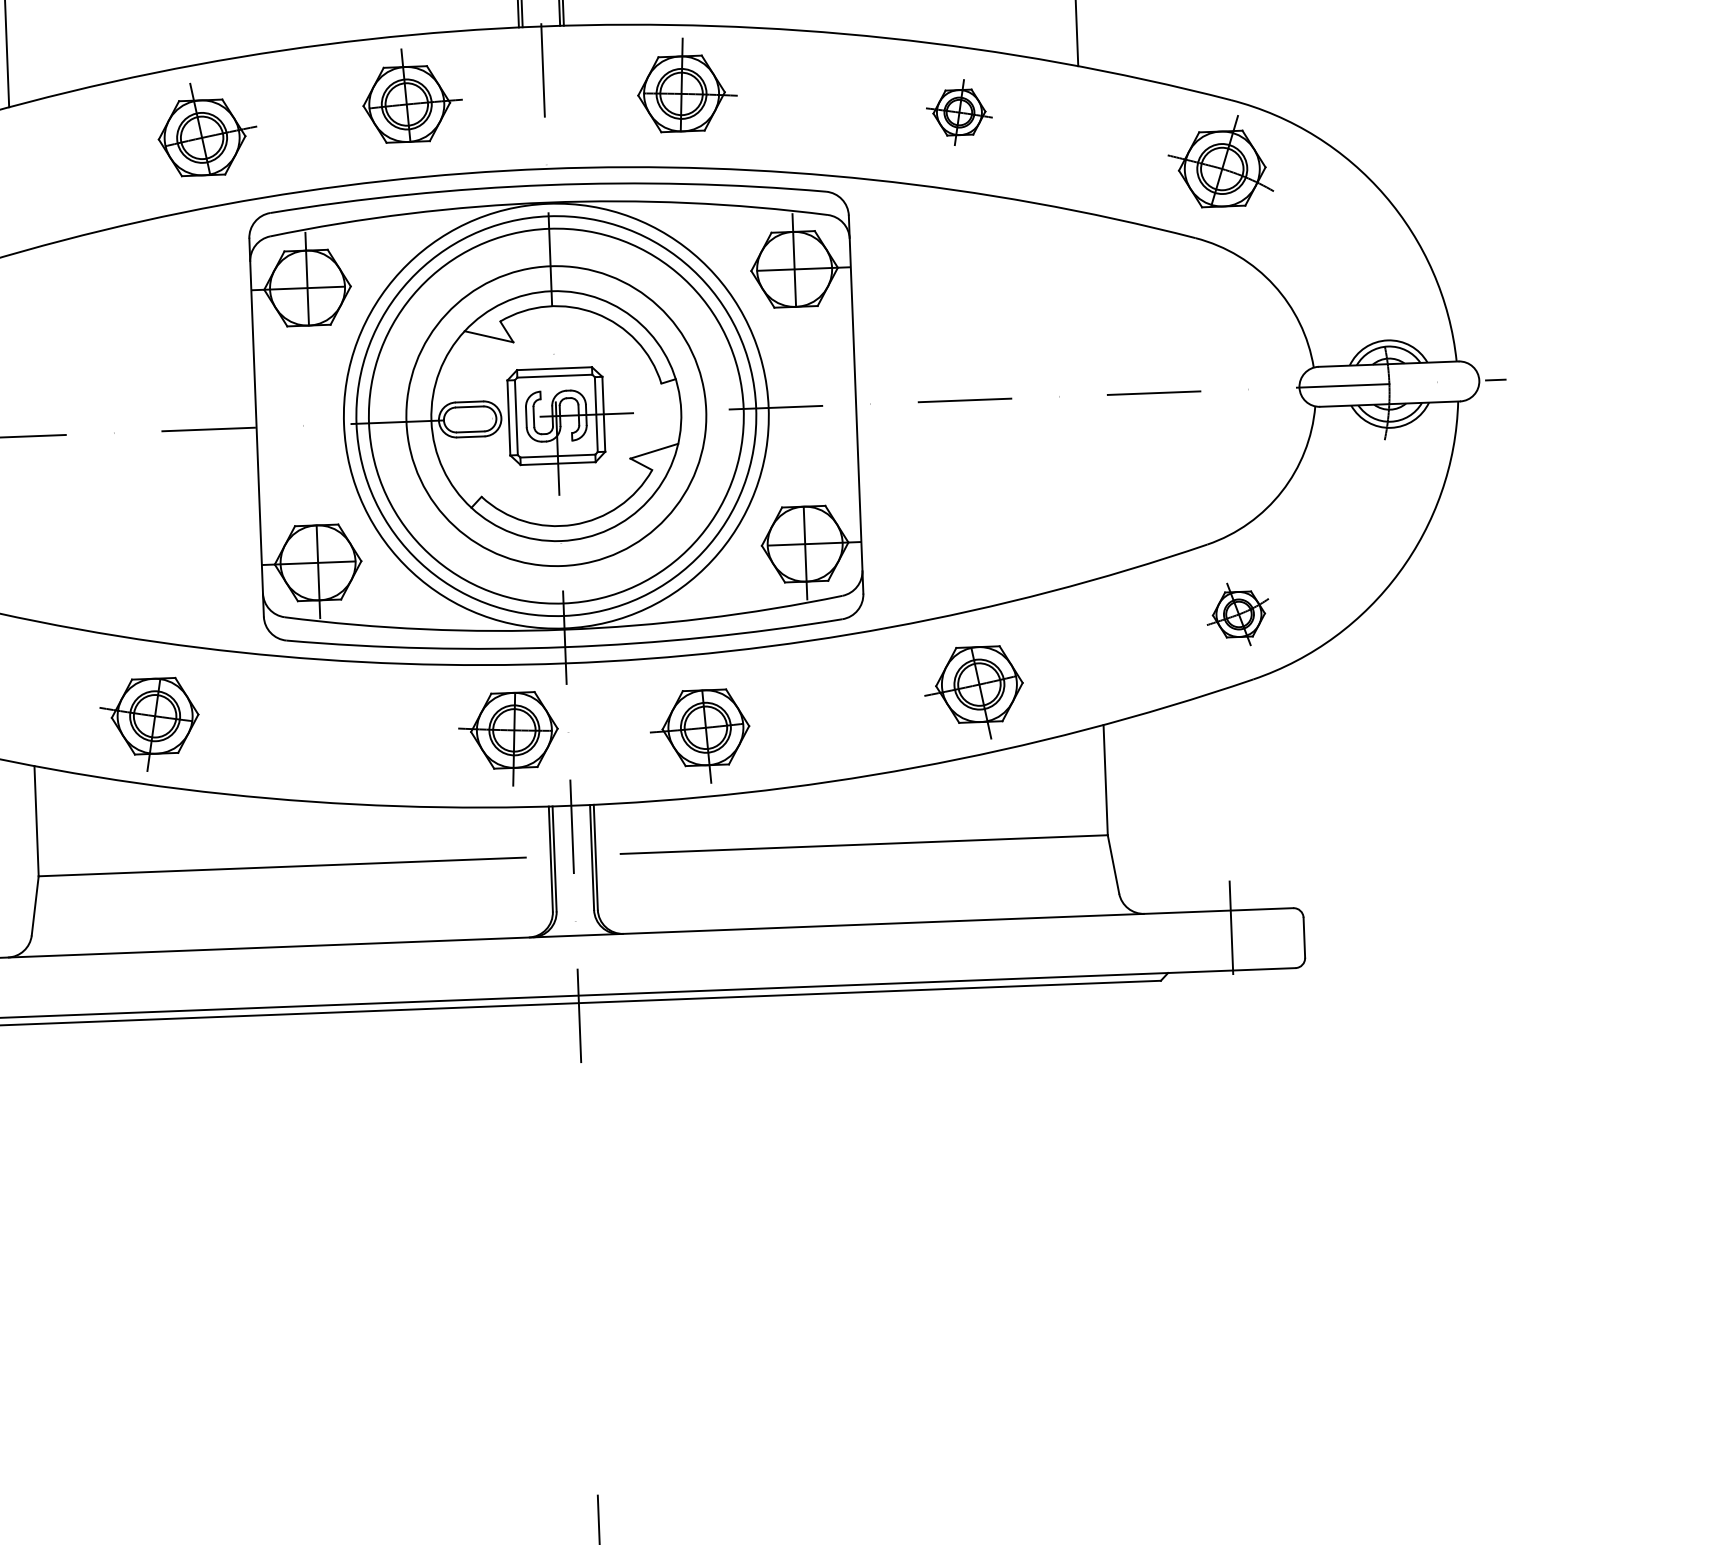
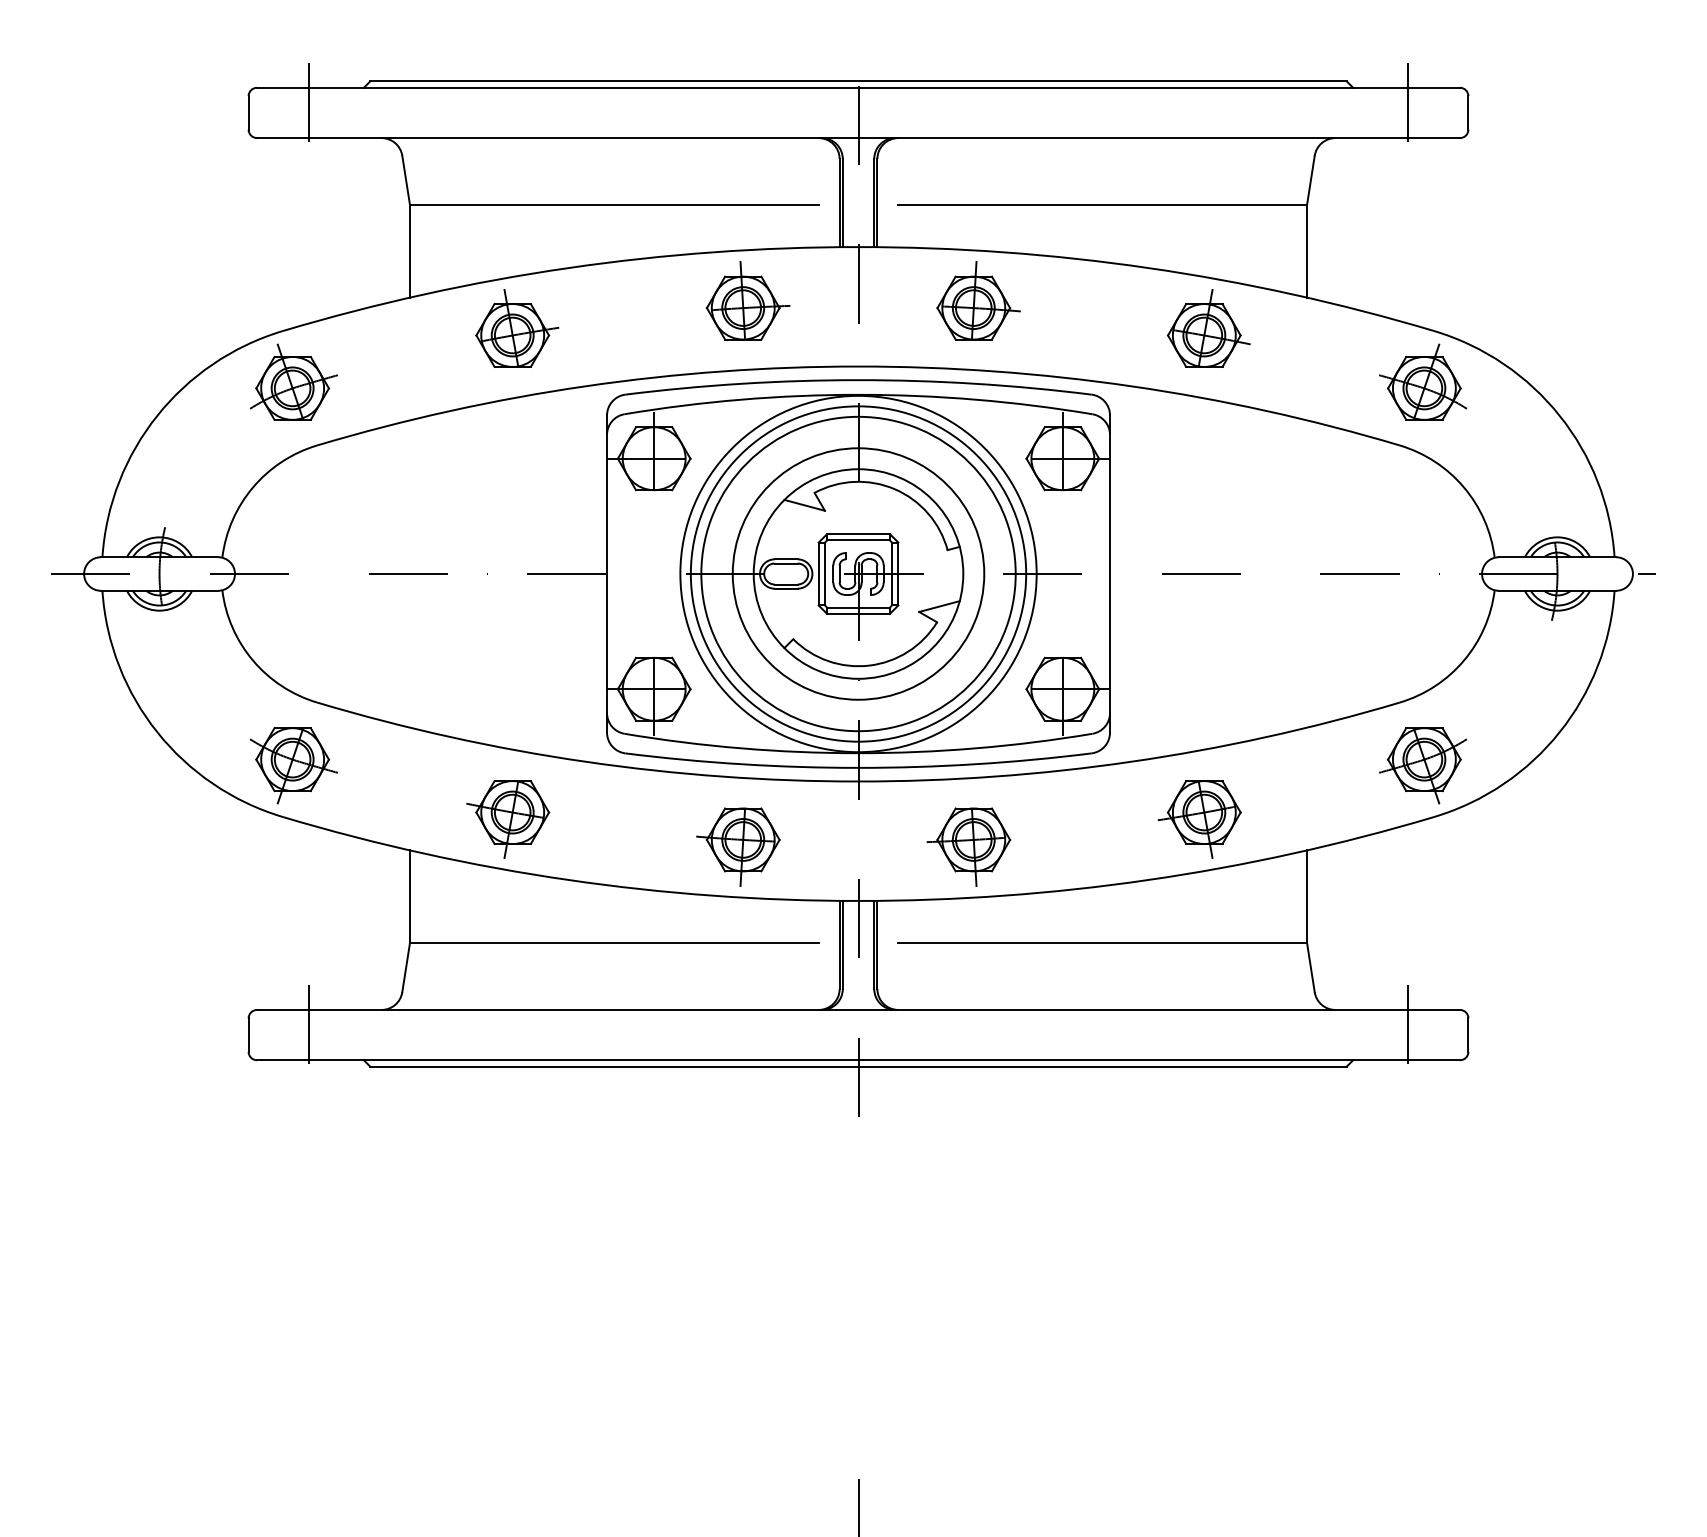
part: (962, 107) -> (1208, 328), size x1.67
part: (207, 129) -> (517, 328), moved
part: (1238, 618) -> (1423, 765), size x1.67
part: (509, 738) -> (738, 846), moved

